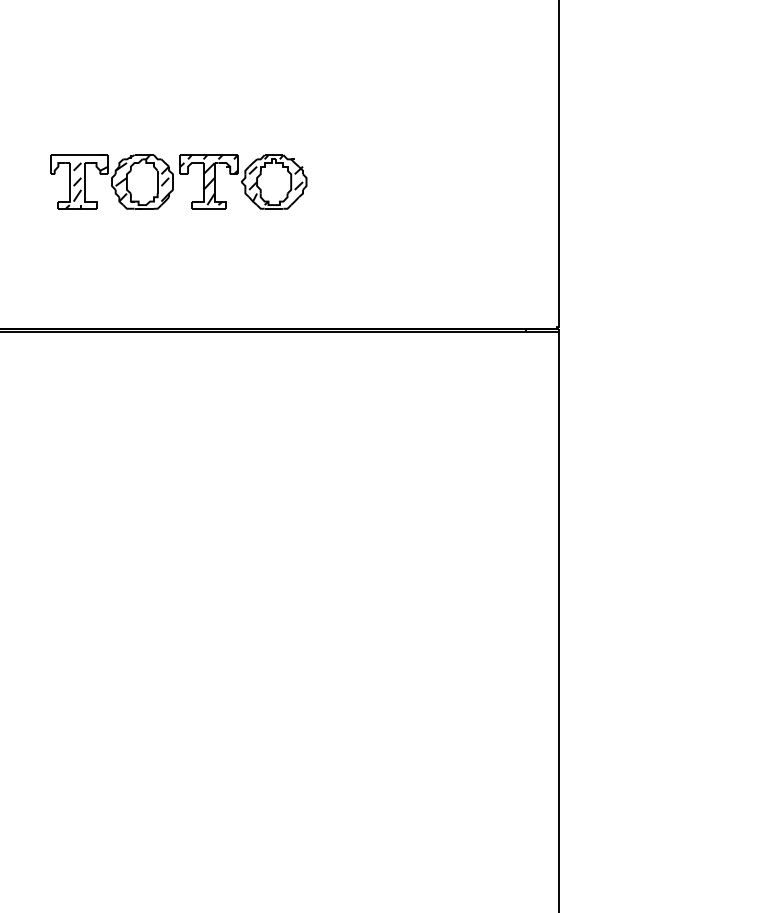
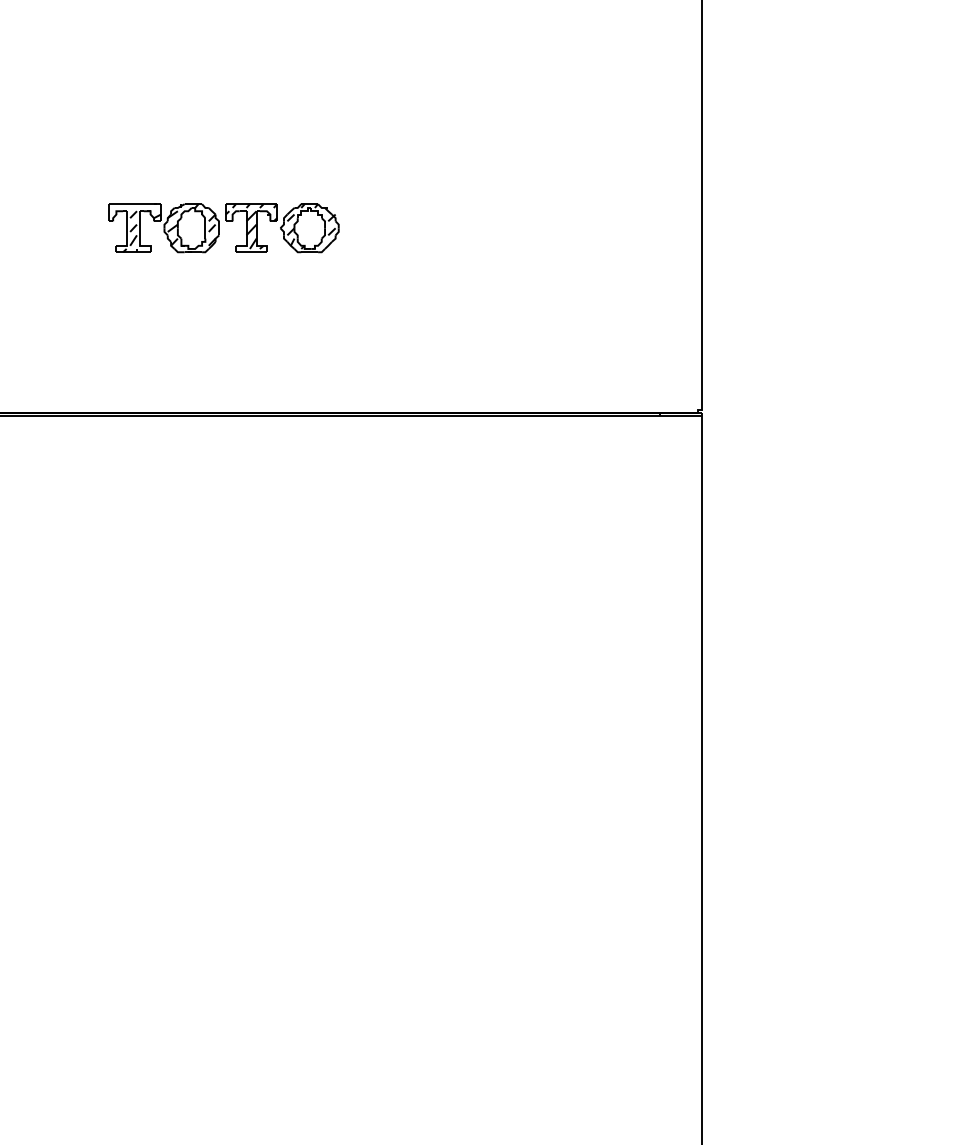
part: (178, 182) -> (223, 228), size x0.71

